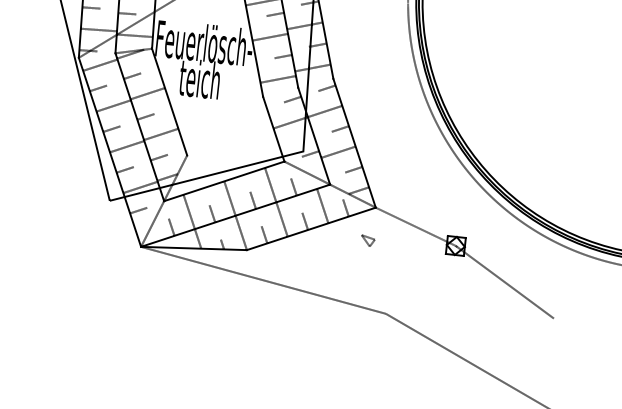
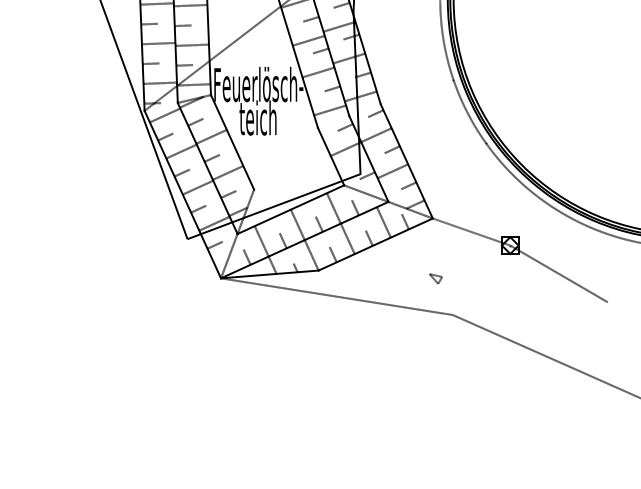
part: (367, 240) -> (435, 278), moved

